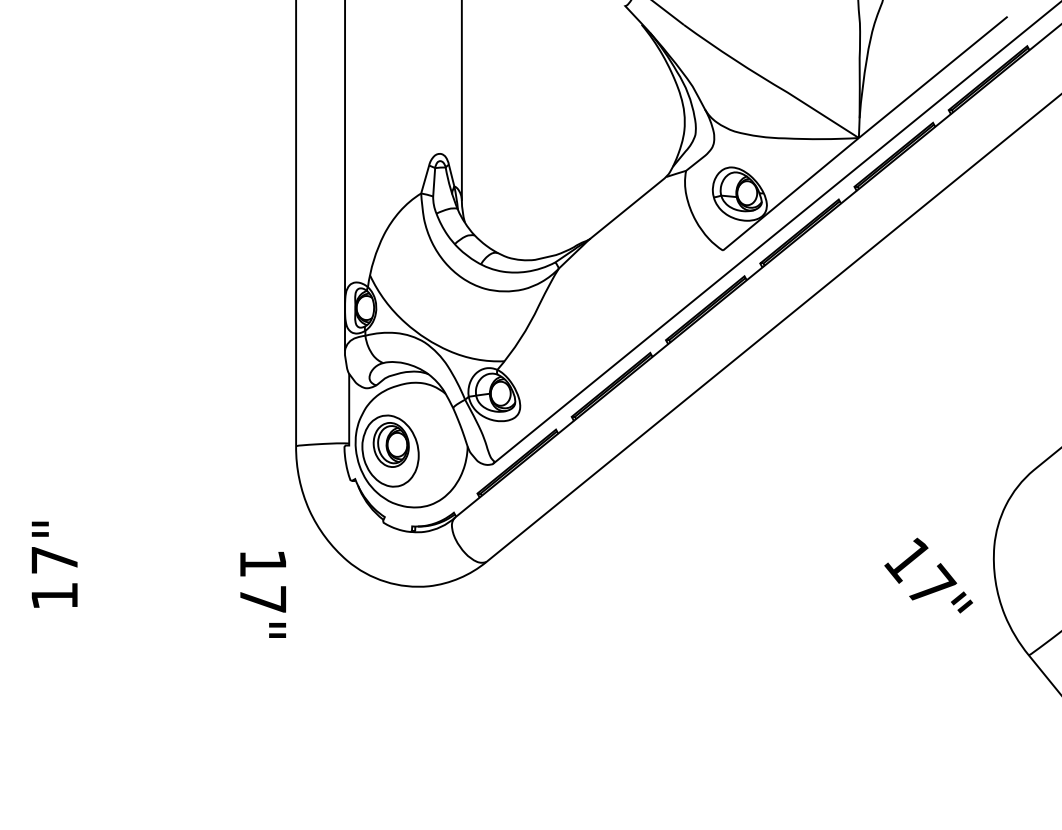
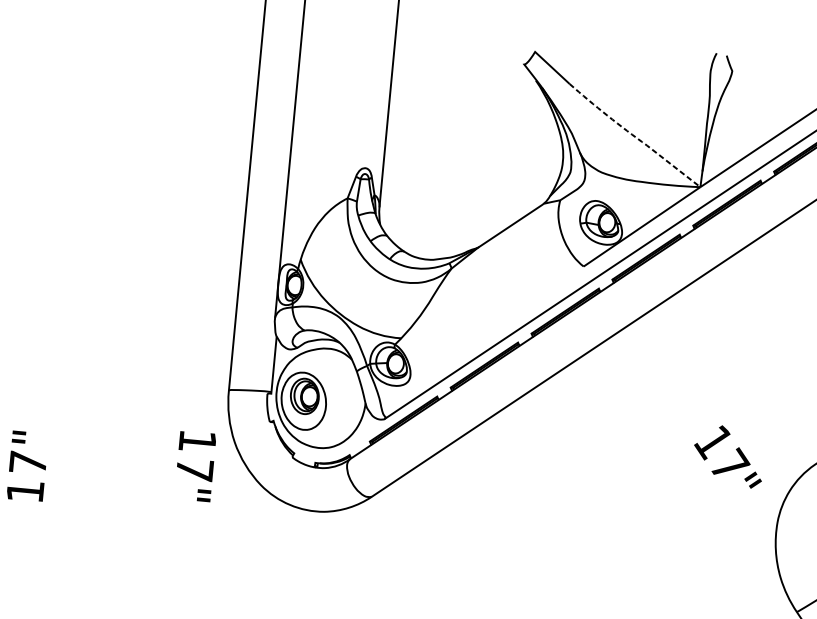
line: (770, 82) -> (634, 136), solid -> dashed
text: (928, 575) -> (728, 456), moved
text: (262, 594) -> (194, 465), moved

